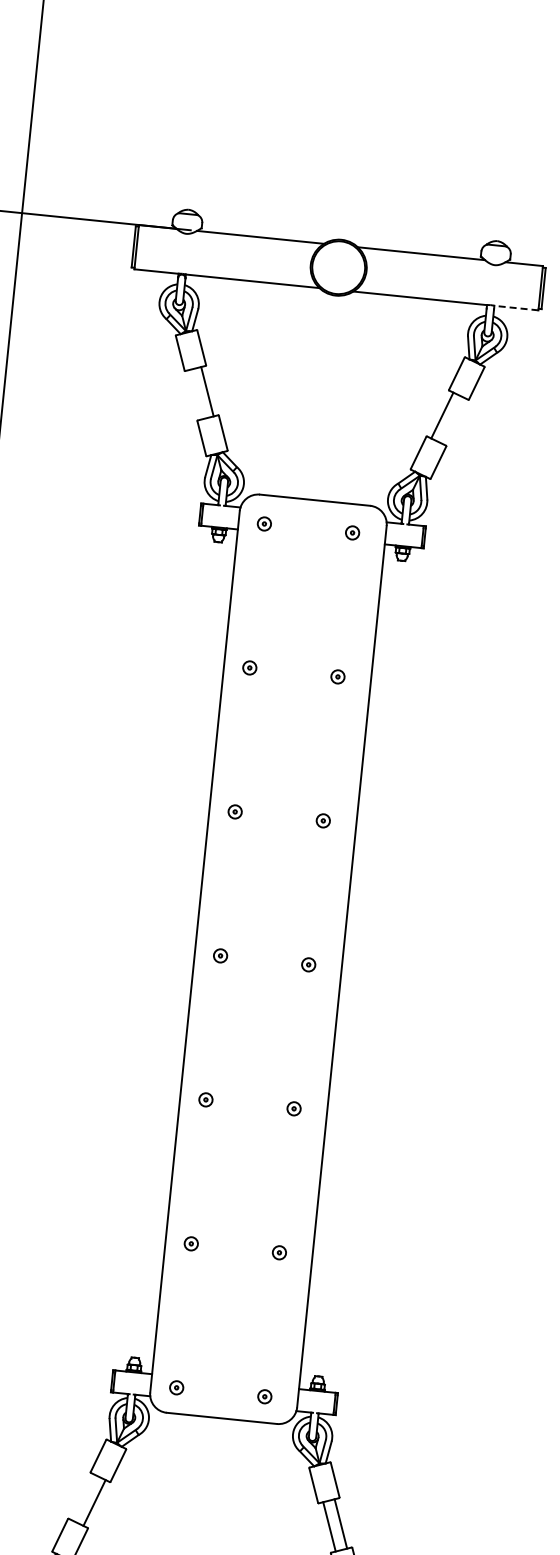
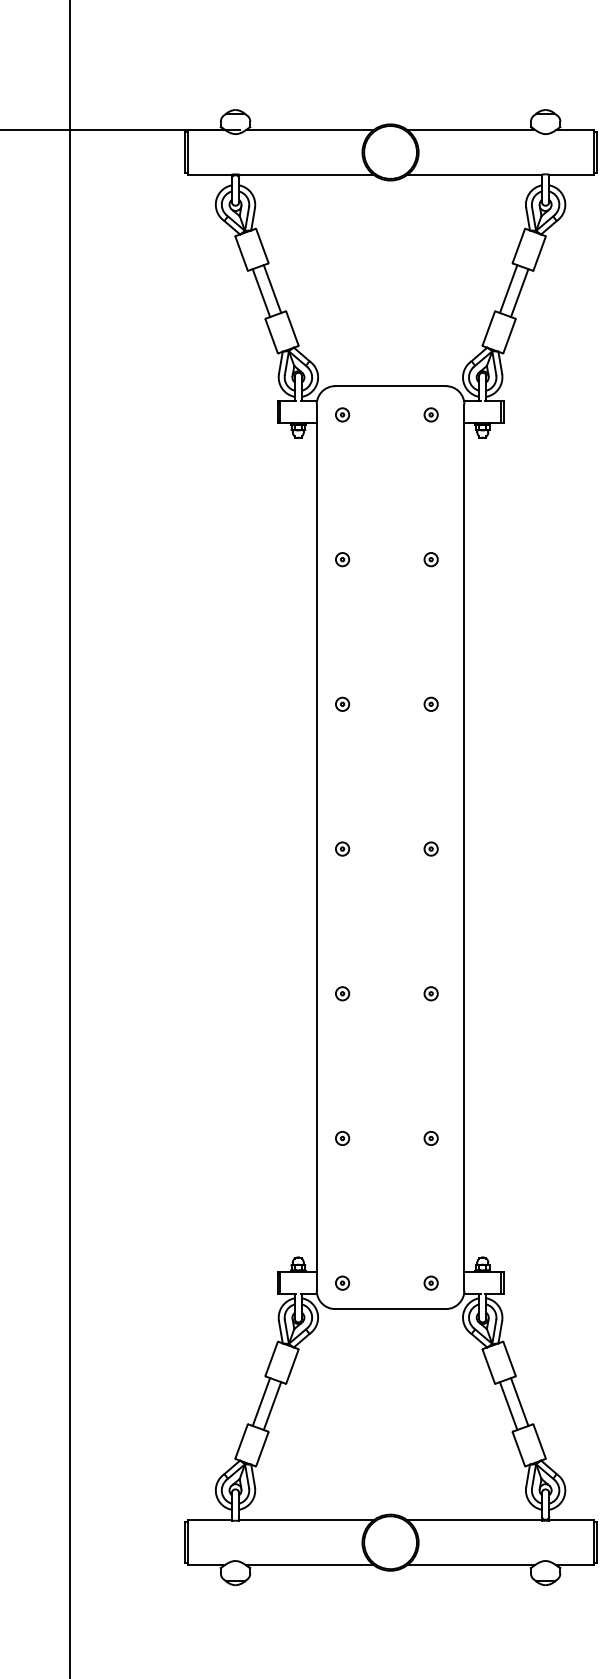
line: (516, 307) -> (571, 174), dashed -> solid
line: (196, 394) -> (261, 293), added
line: (452, 421) -> (519, 293), added
line: (84, 1497) -> (261, 1401), added

